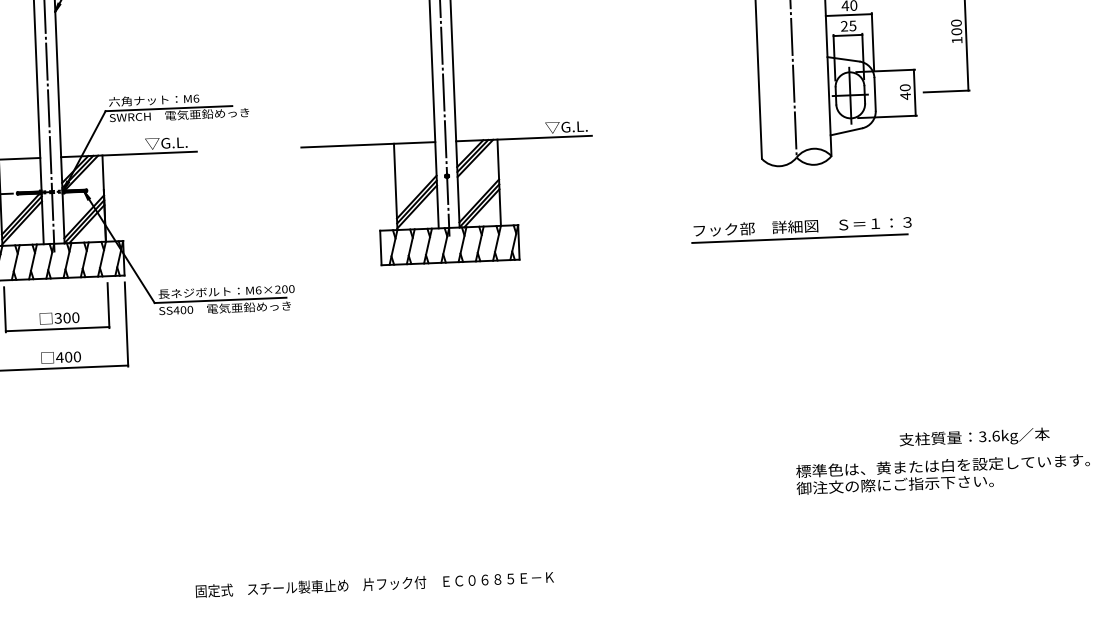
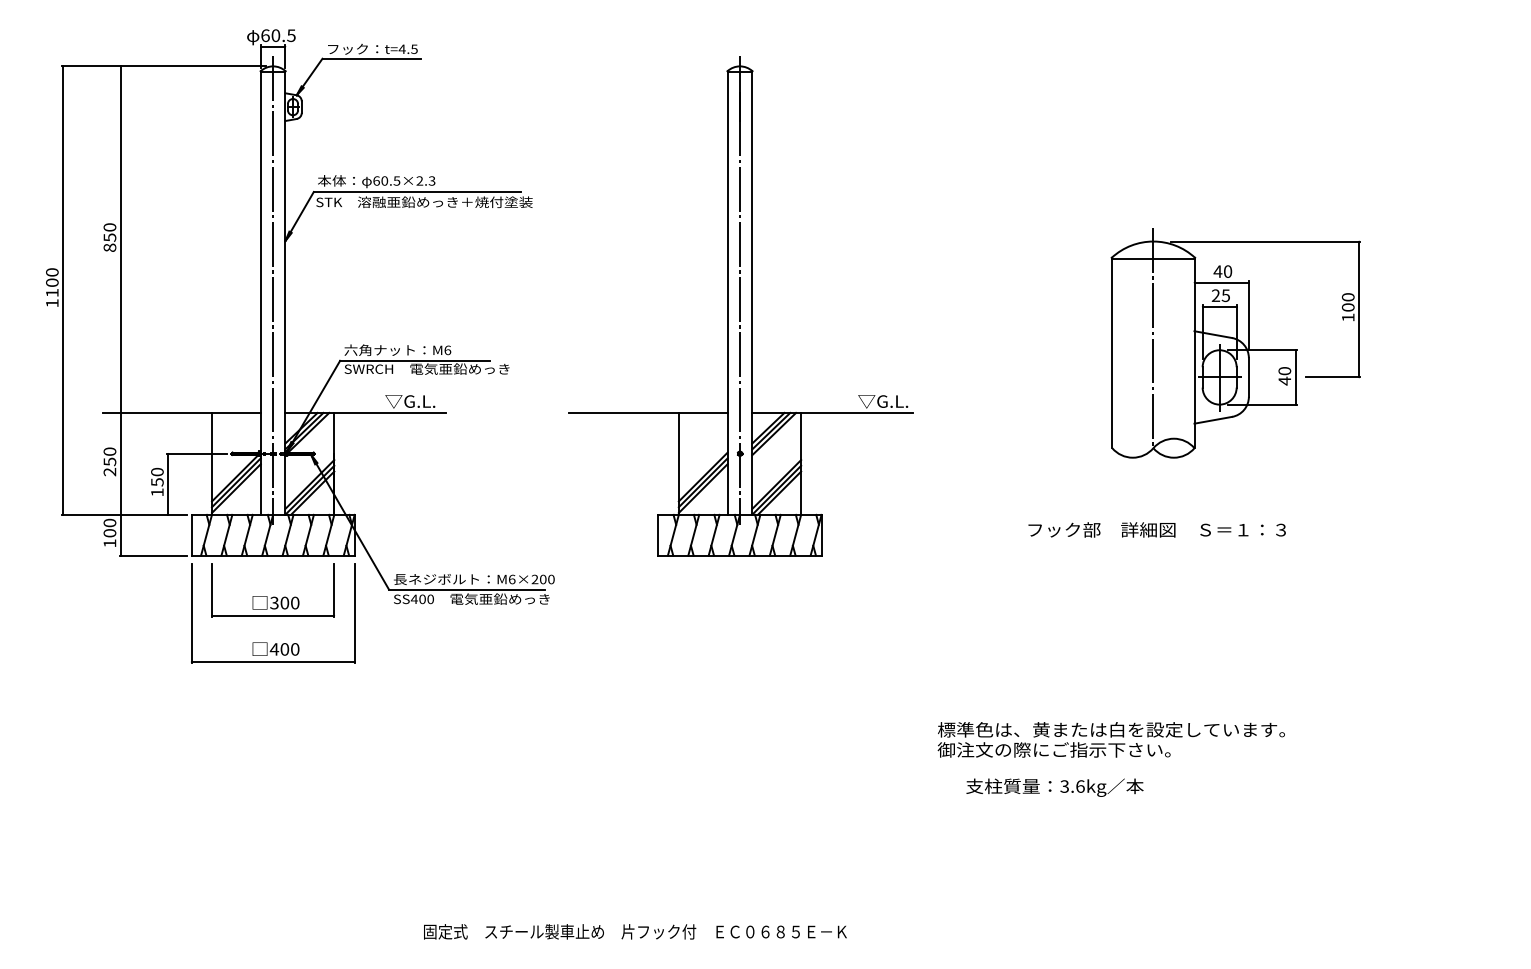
line: (800, 238) -> (1153, 544), removed
text: (974, 437) -> (1054, 787), moved
text: (942, 473) -> (1110, 739), moved

